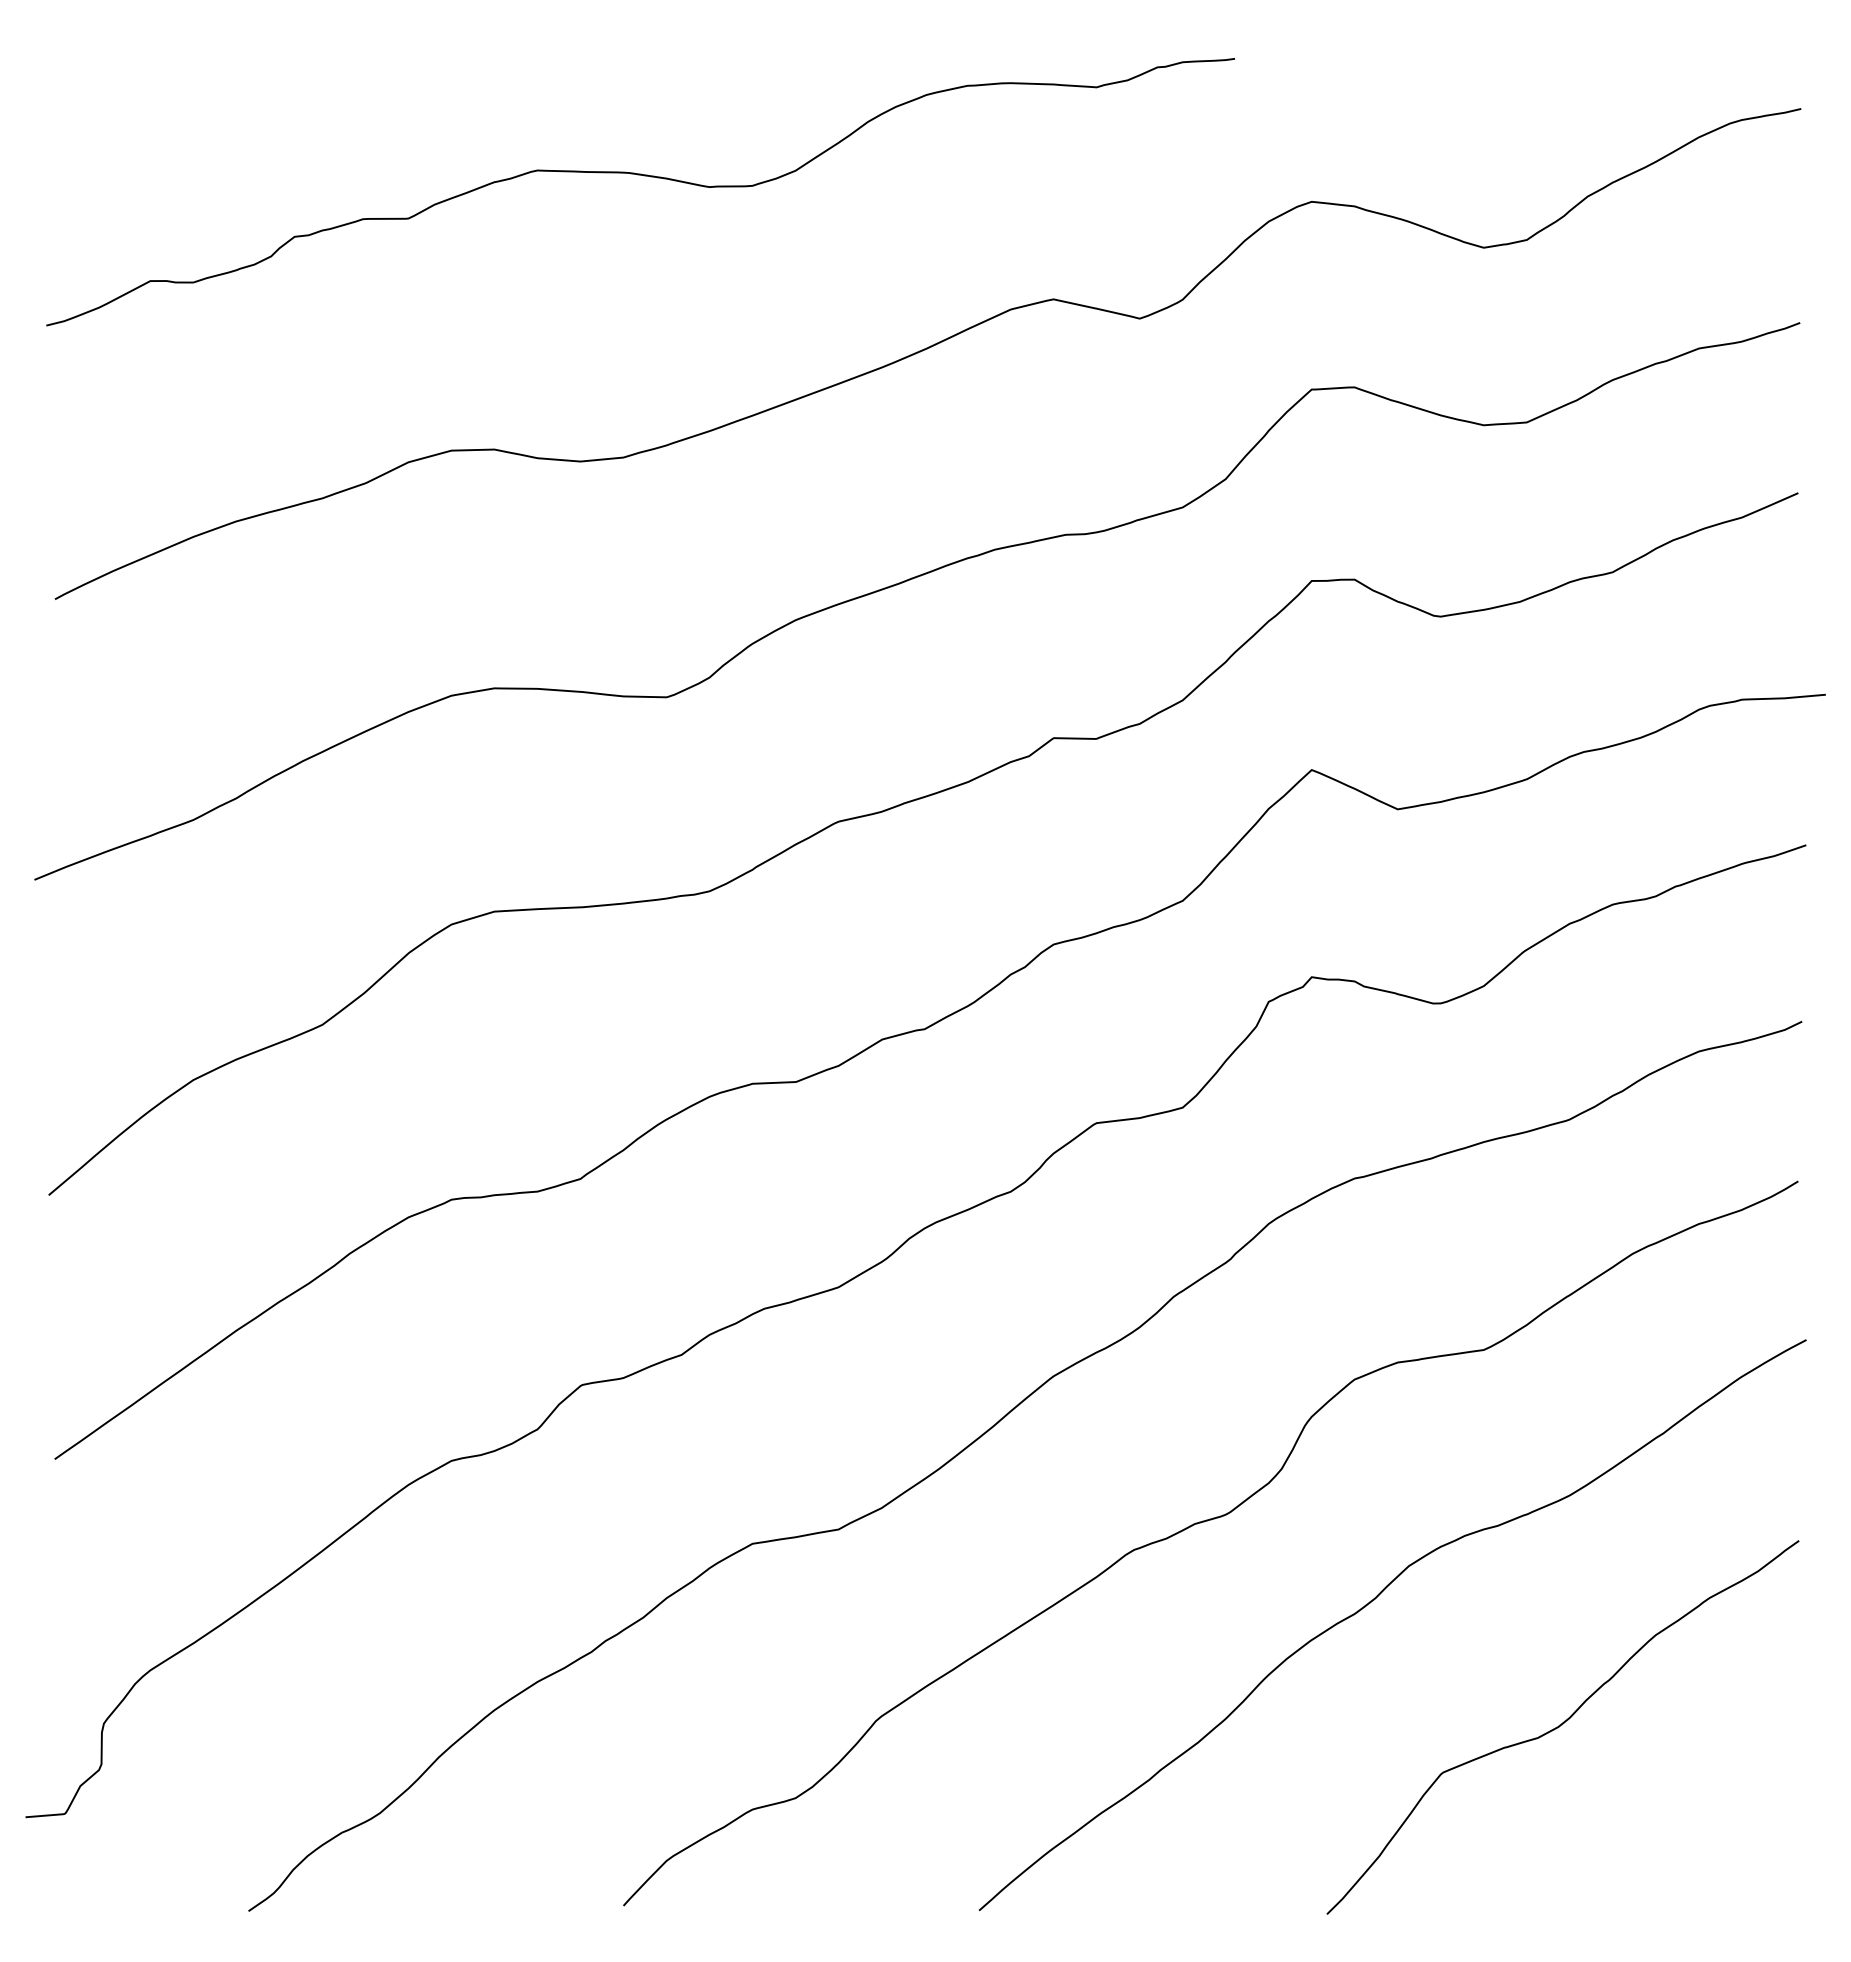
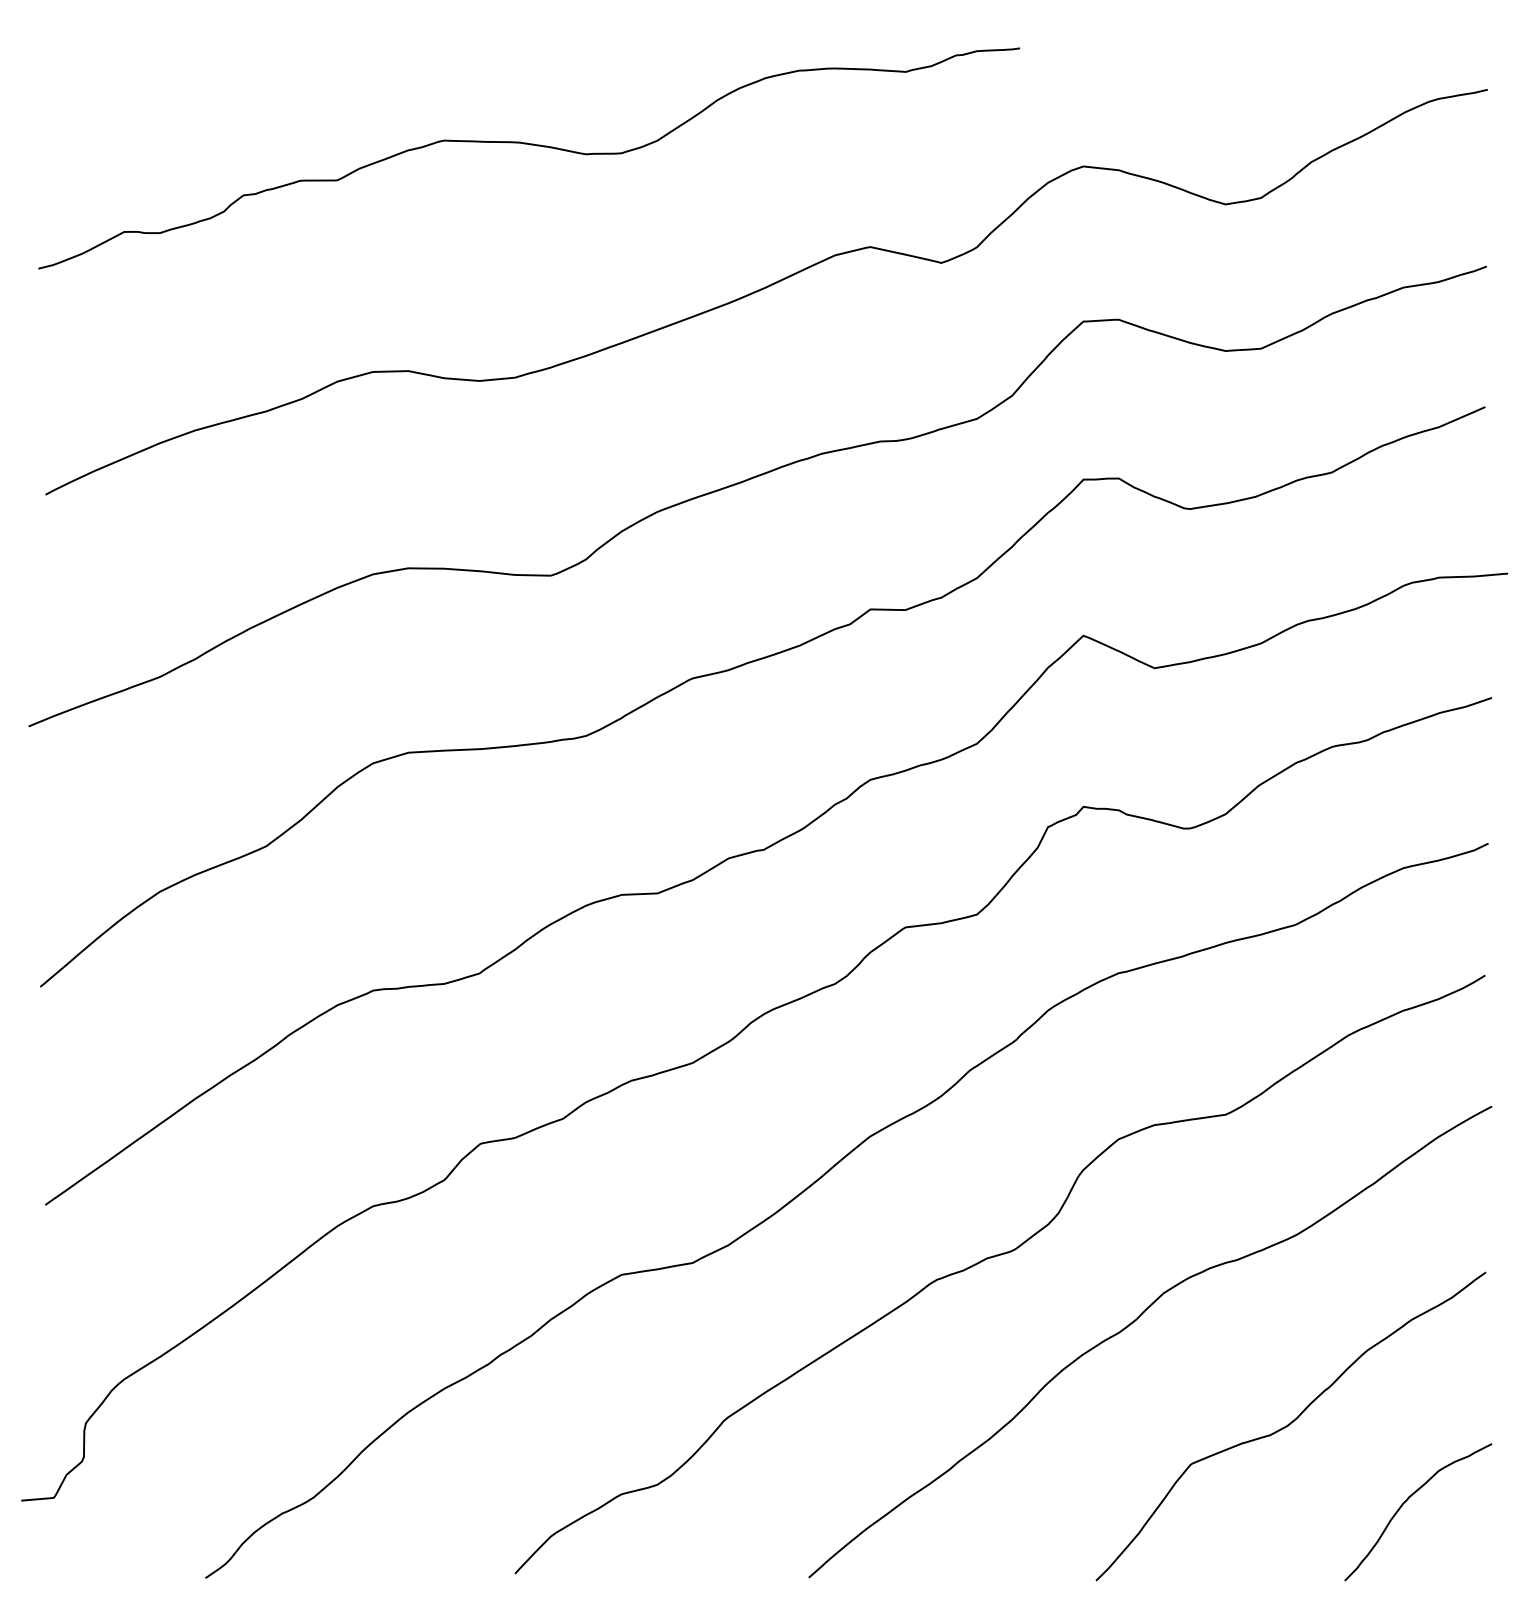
curve: (1703, 1817) -> (1407, 1500), added

